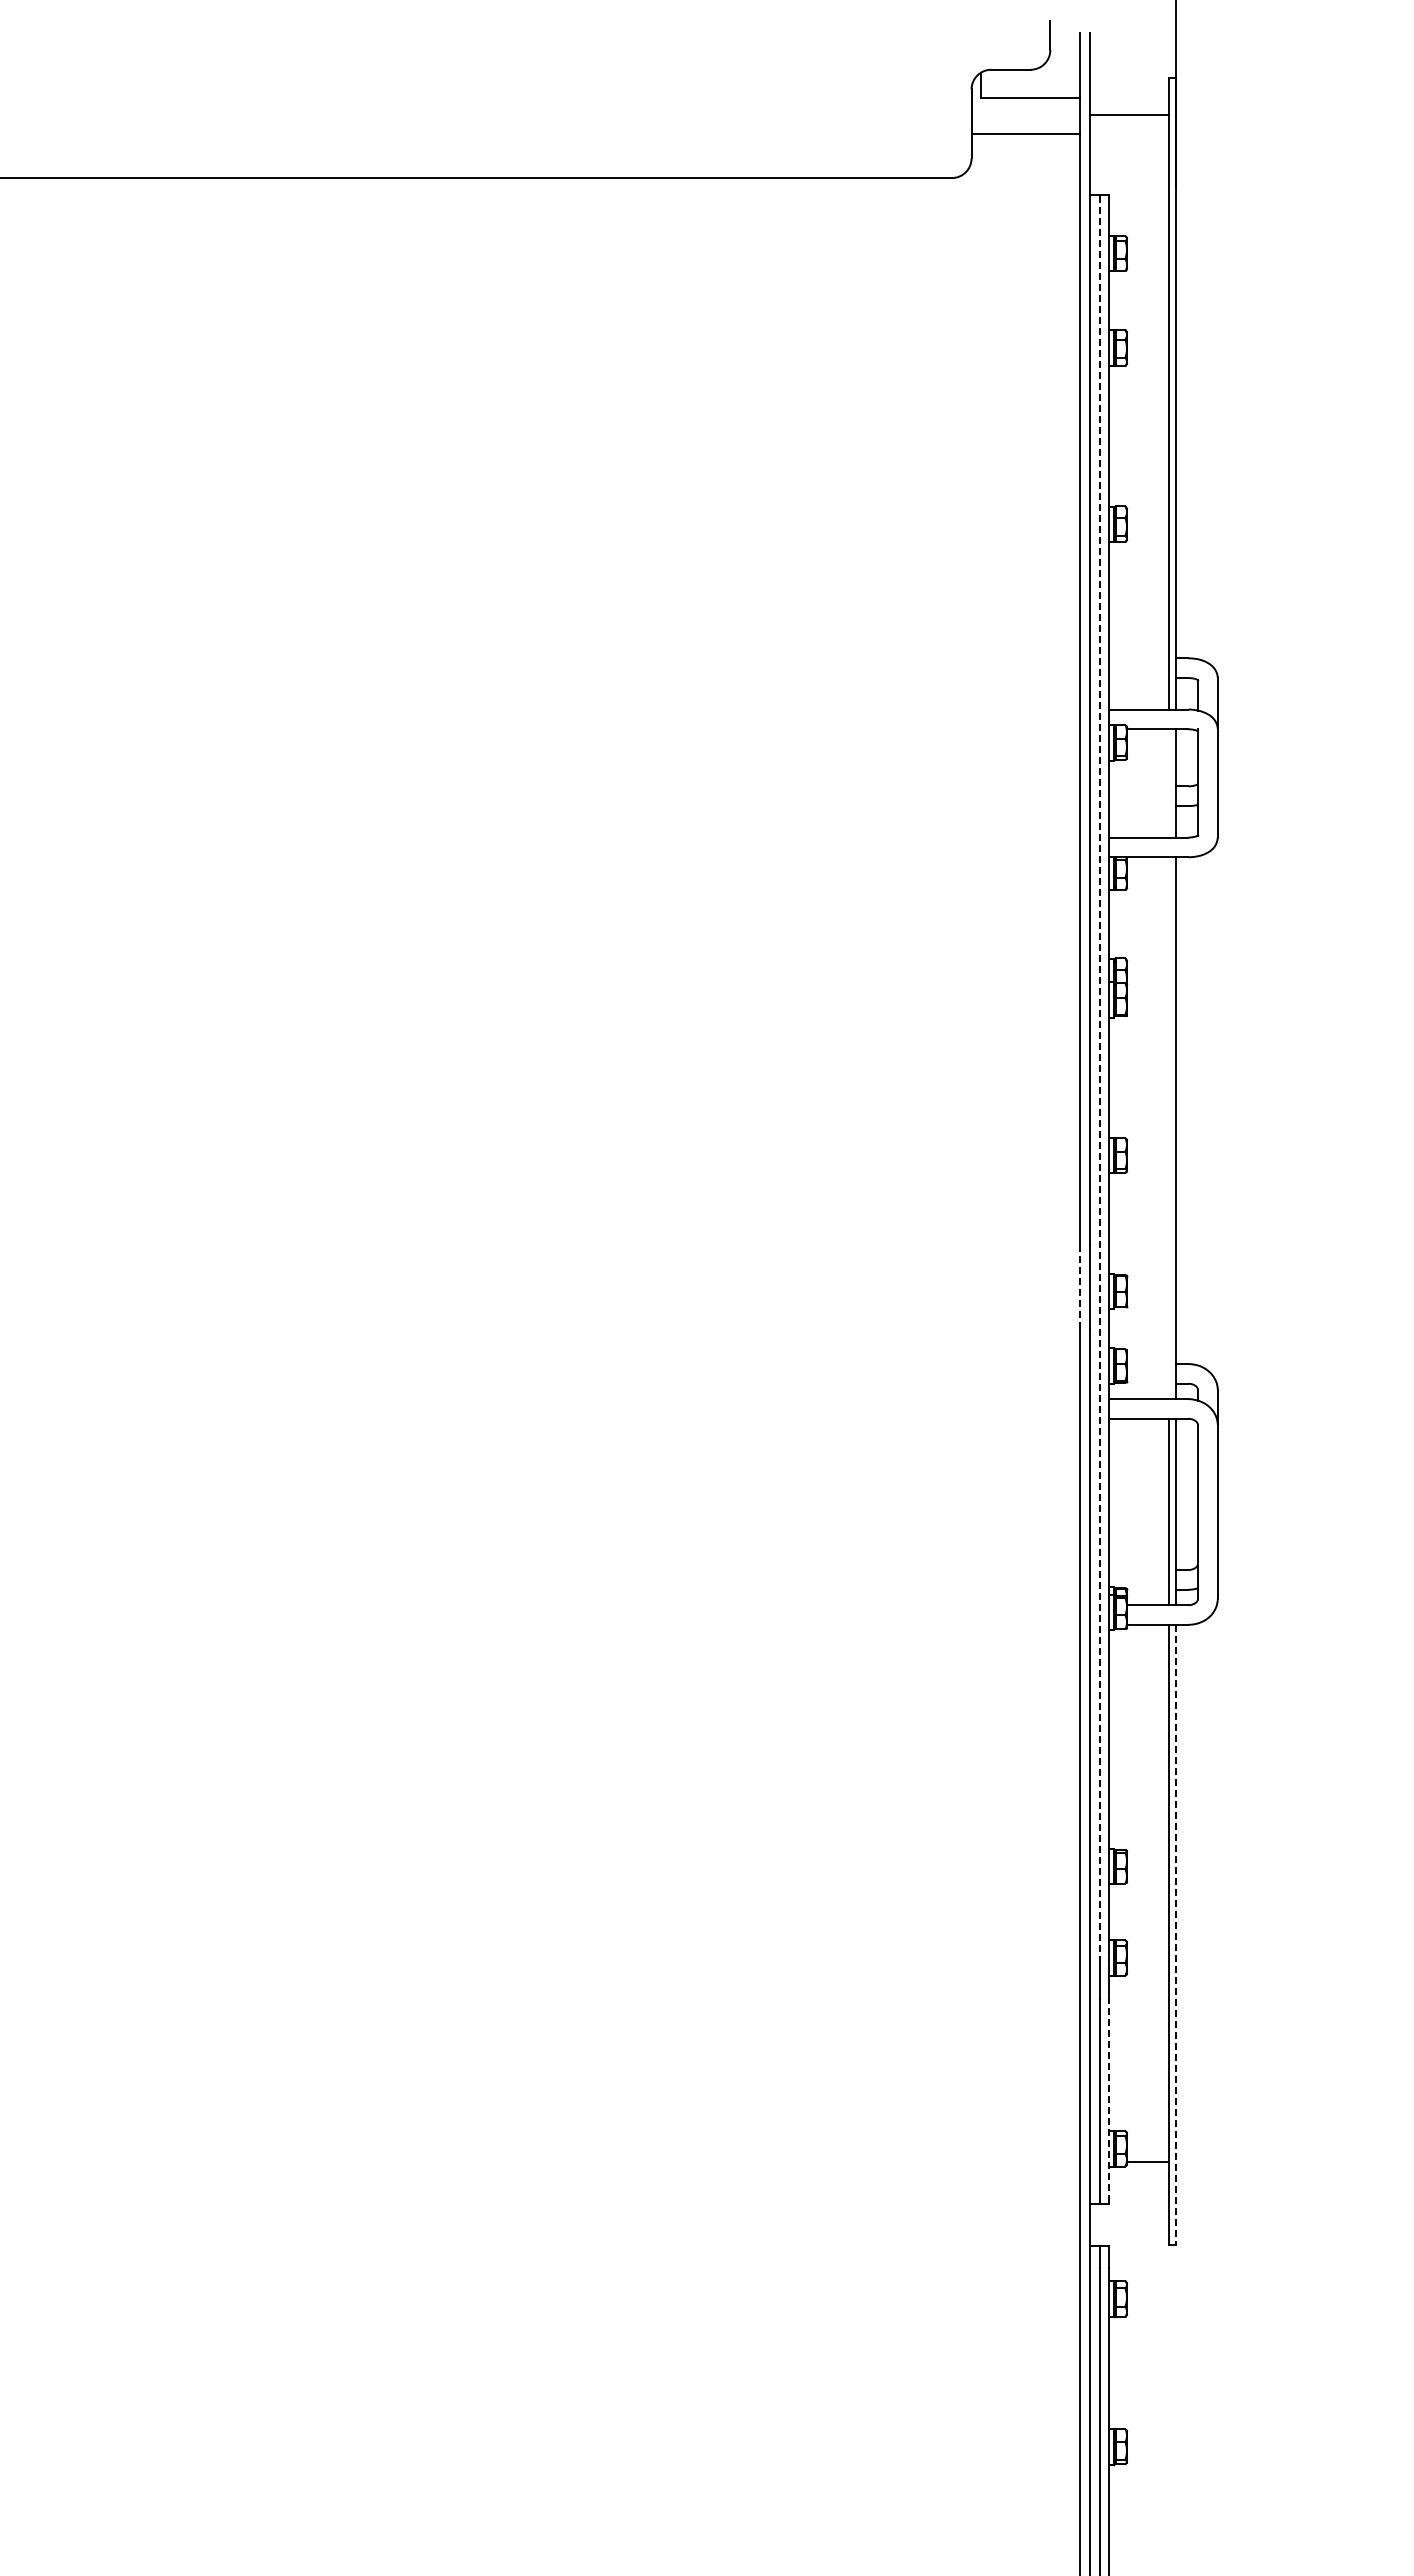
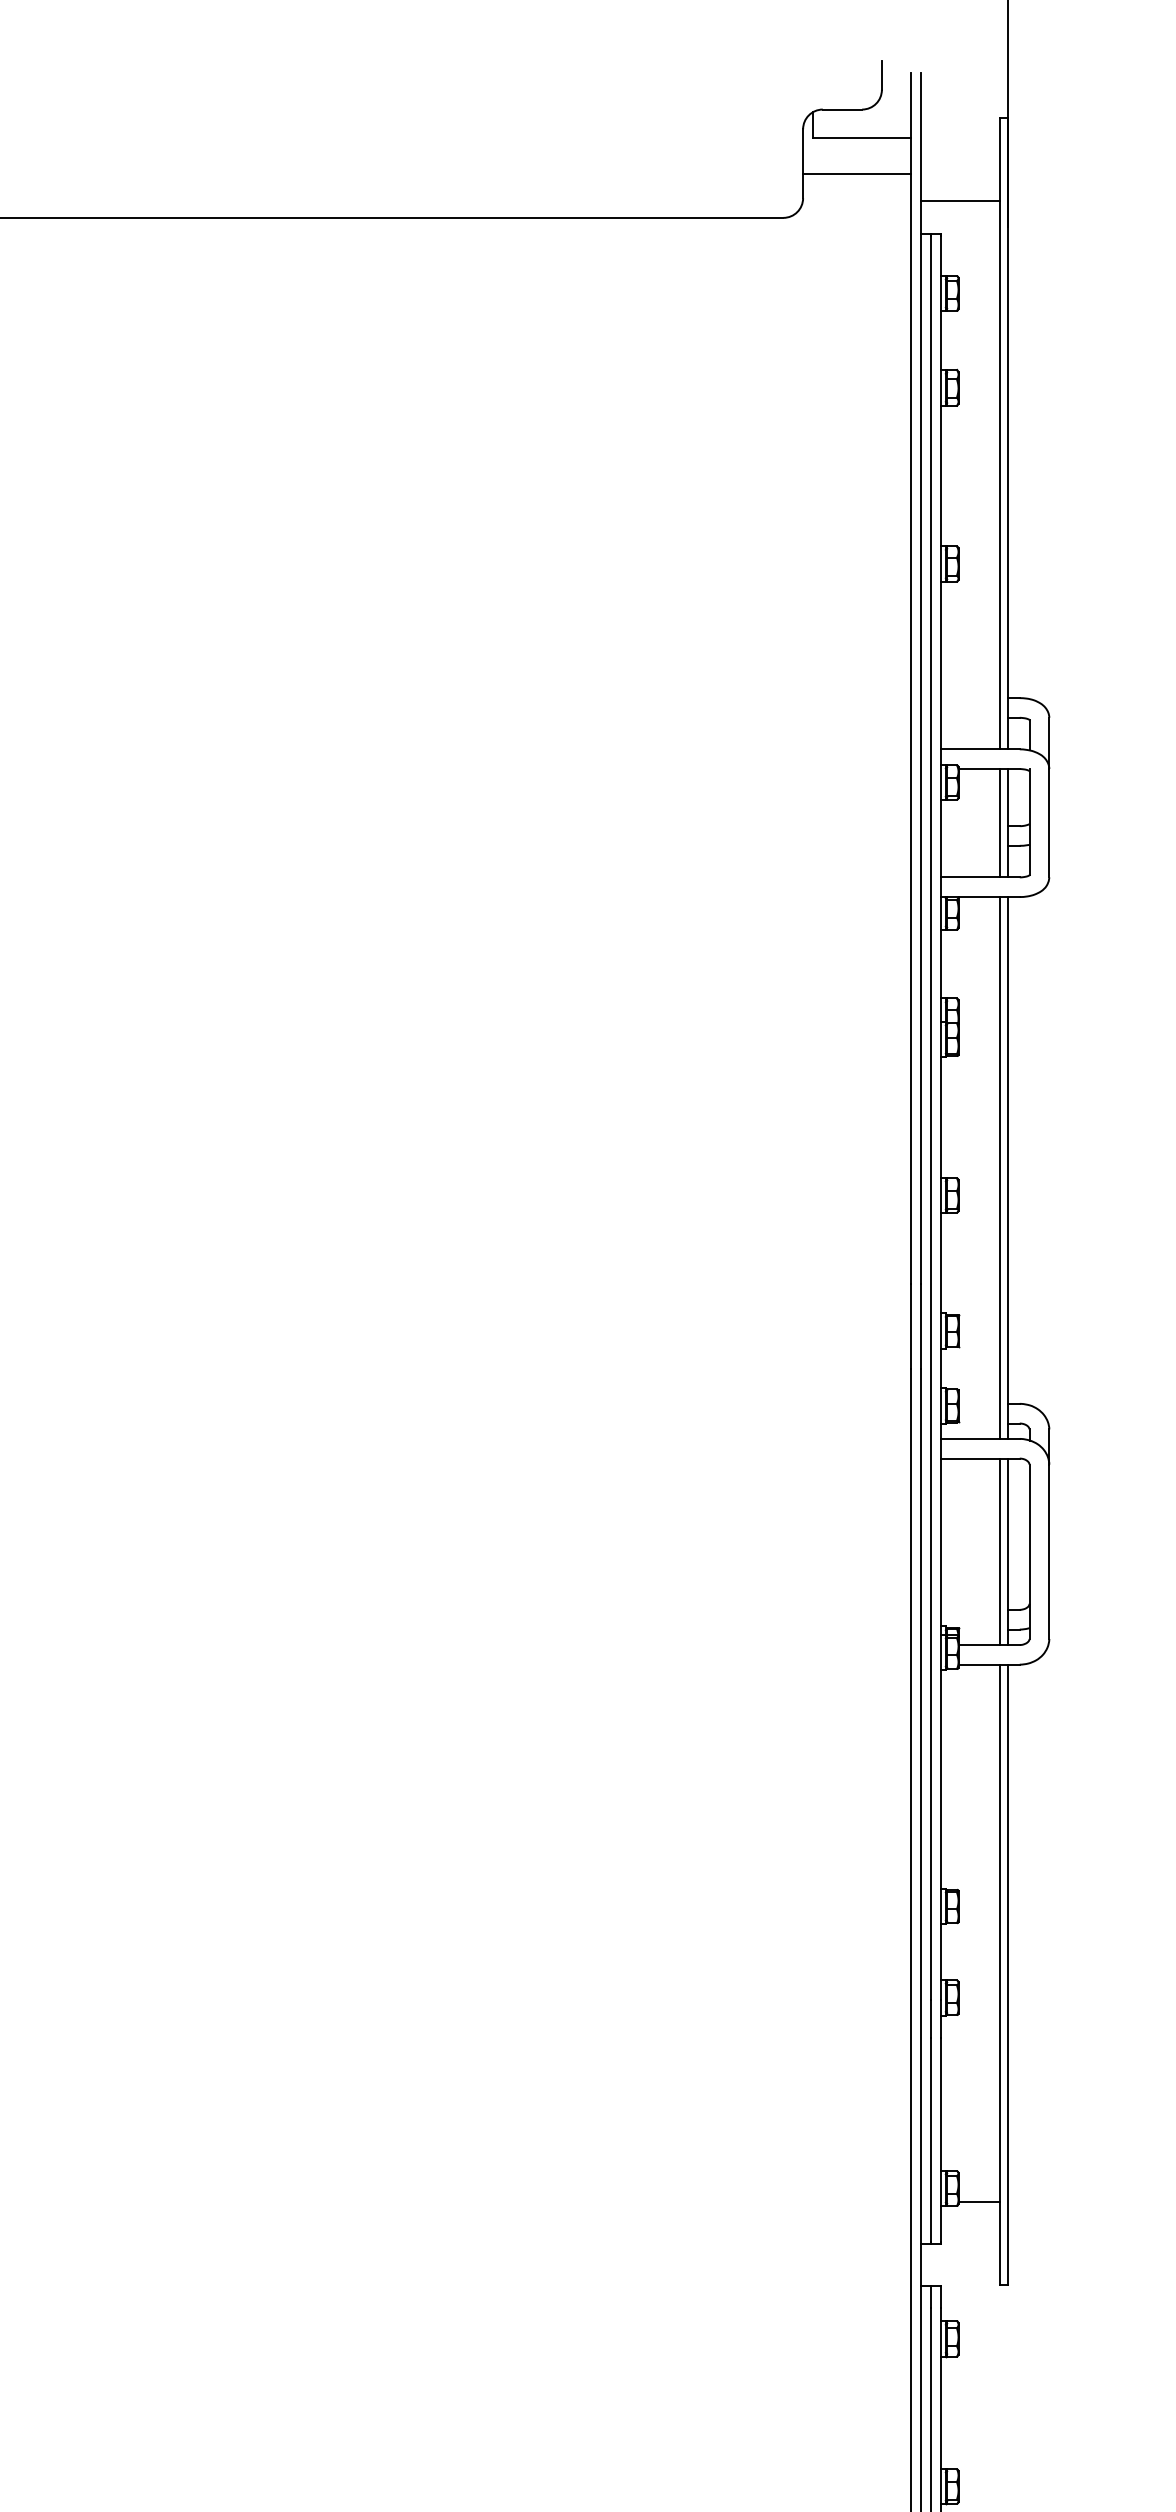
line: (1128, 114) -> (960, 200), moved
line: (1168, 783) -> (1000, 823), added
line: (1099, 1077) -> (931, 1117), dashed -> solid
line: (1168, 1128) -> (1000, 1168), added
line: (1079, 1286) -> (911, 1326), dashed -> solid
line: (1176, 1934) -> (1008, 1974), dashed -> solid
line: (1109, 2100) -> (941, 2140), dashed -> solid

